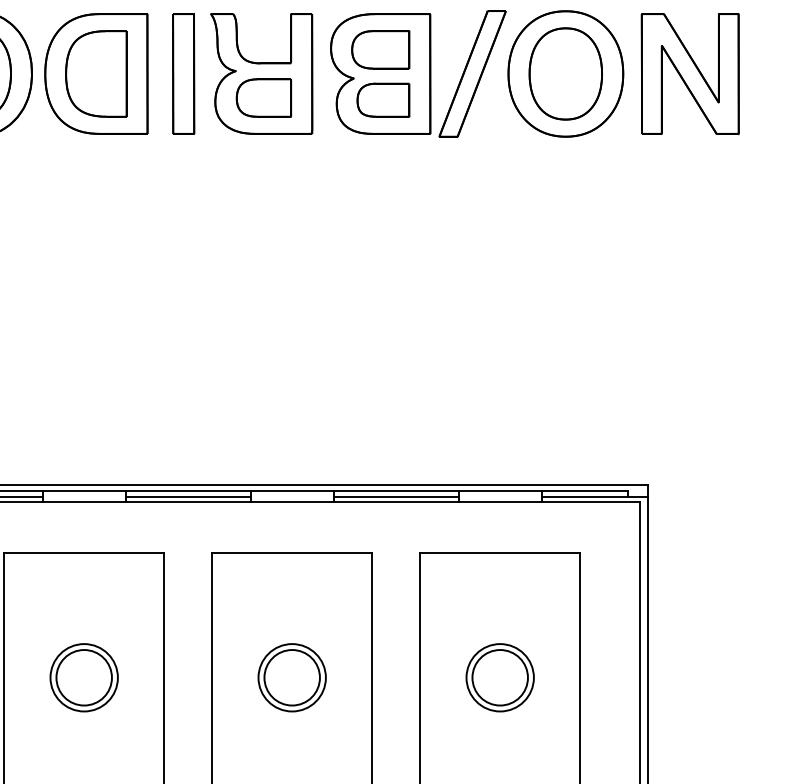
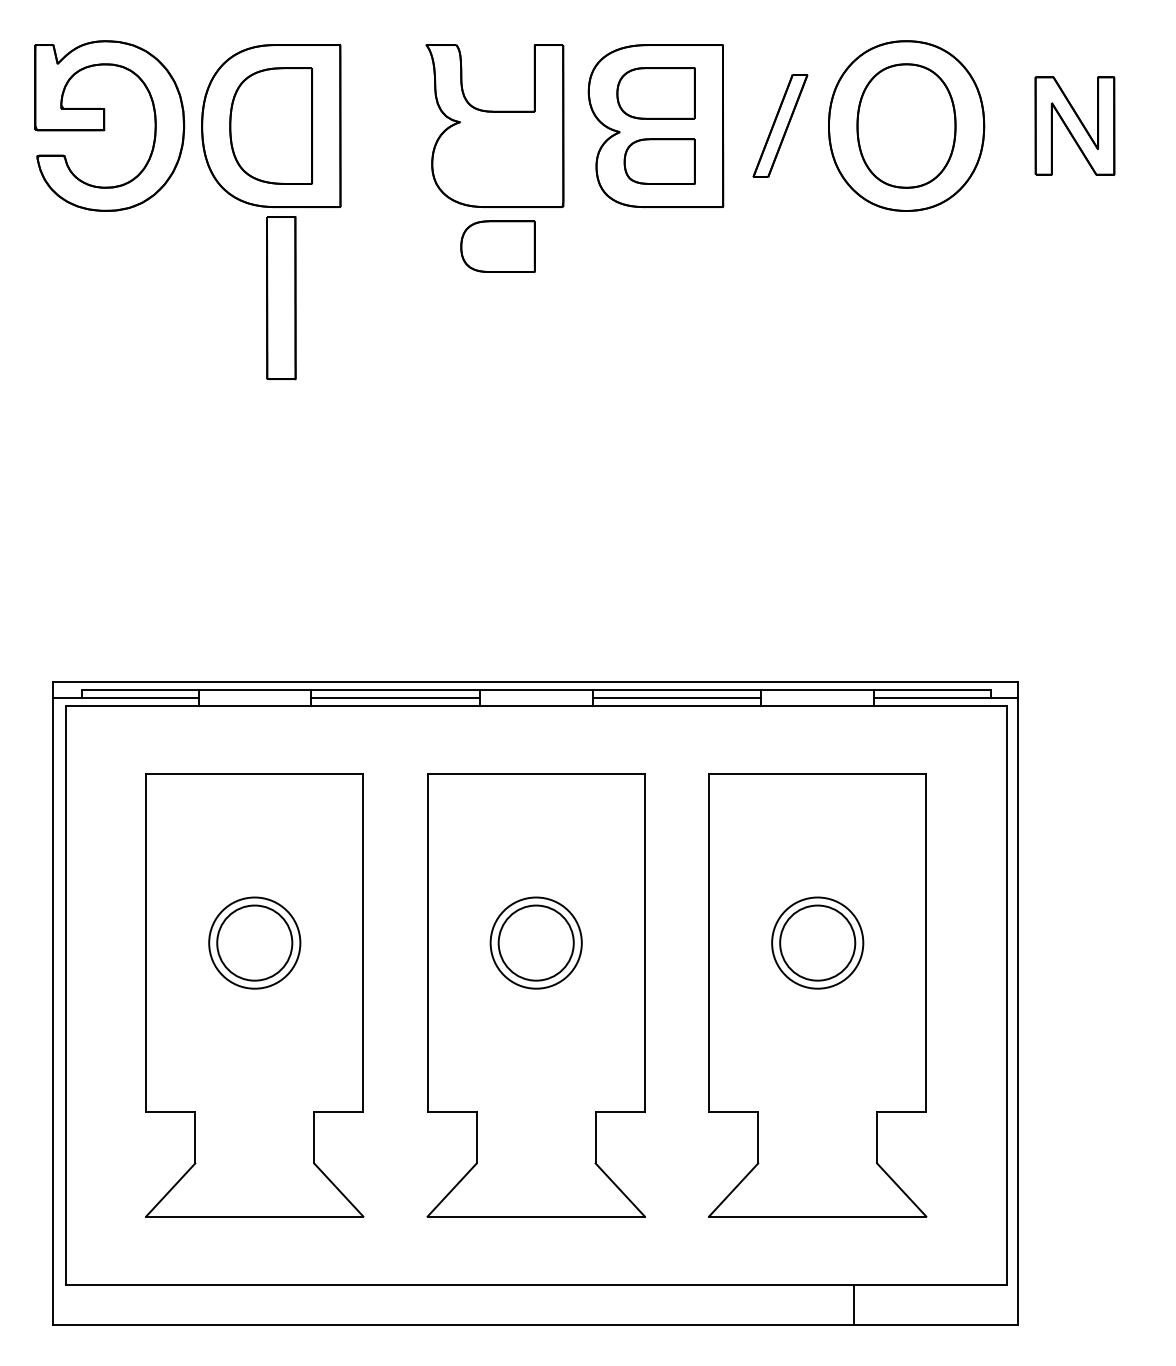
part: (472, 73) -> (780, 125), size x0.6
part: (689, 73) -> (1074, 125), size x0.6
part: (183, 74) -> (281, 298), moved
part: (263, 97) -> (497, 246), moved

